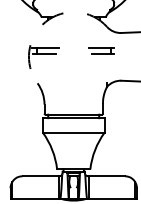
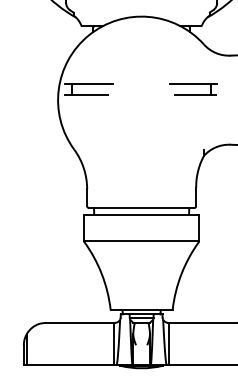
arc: (45, 22) -> (88, 36), dashed -> solid

